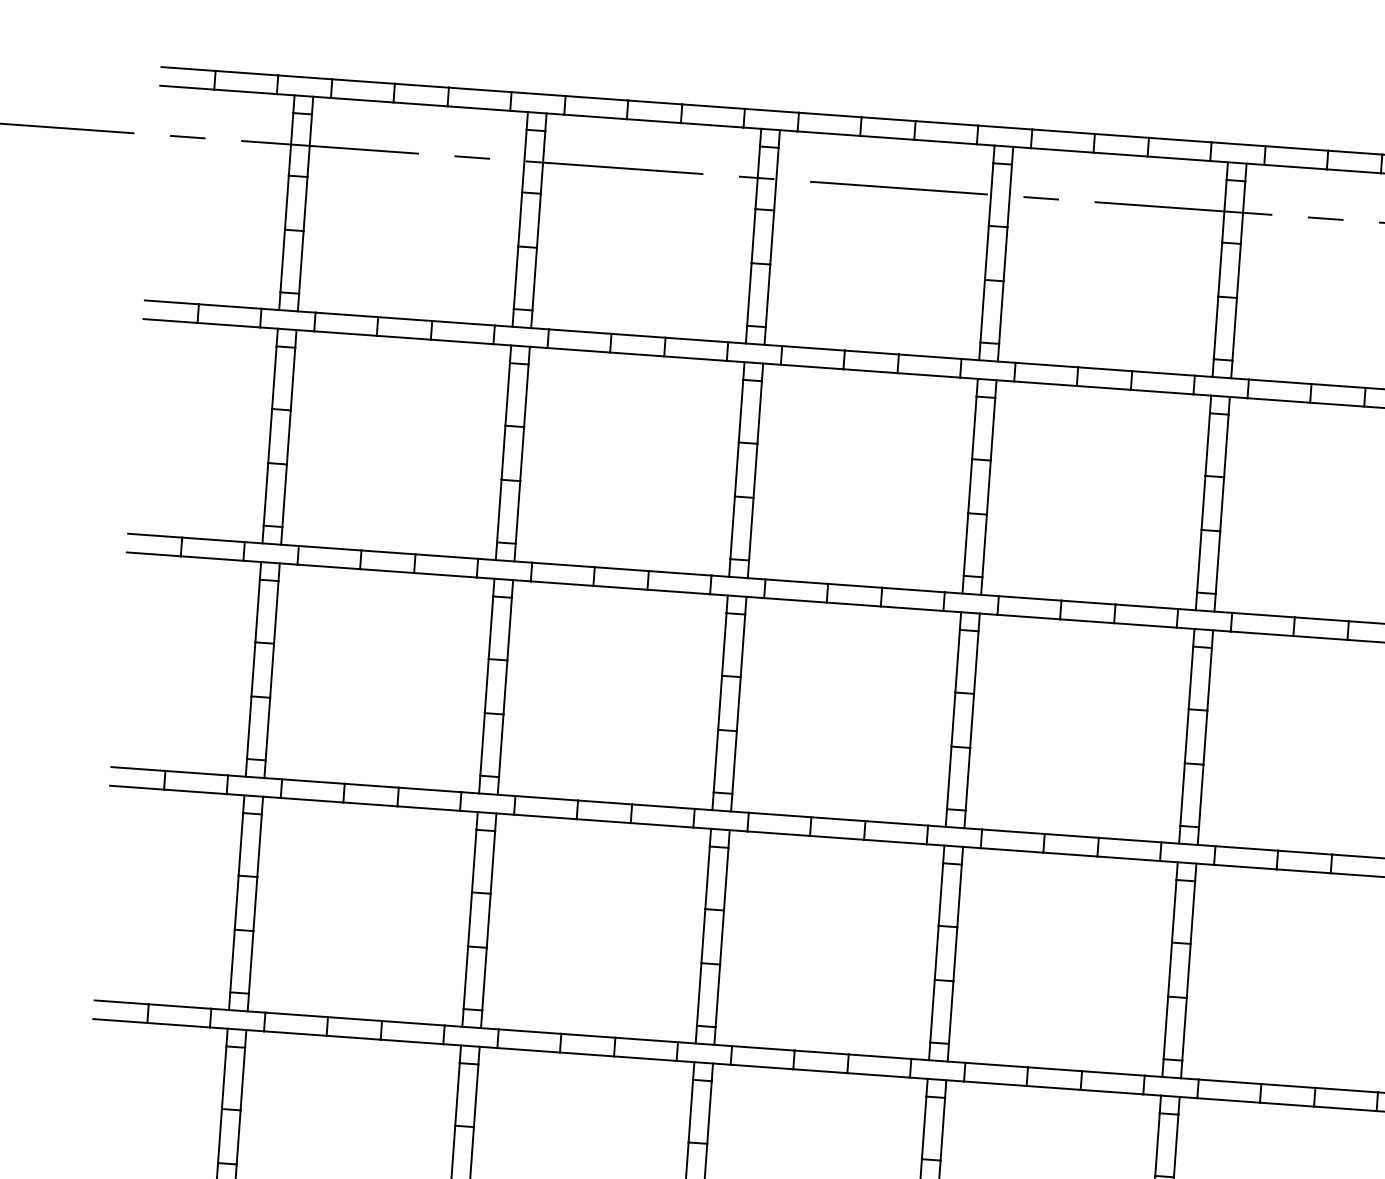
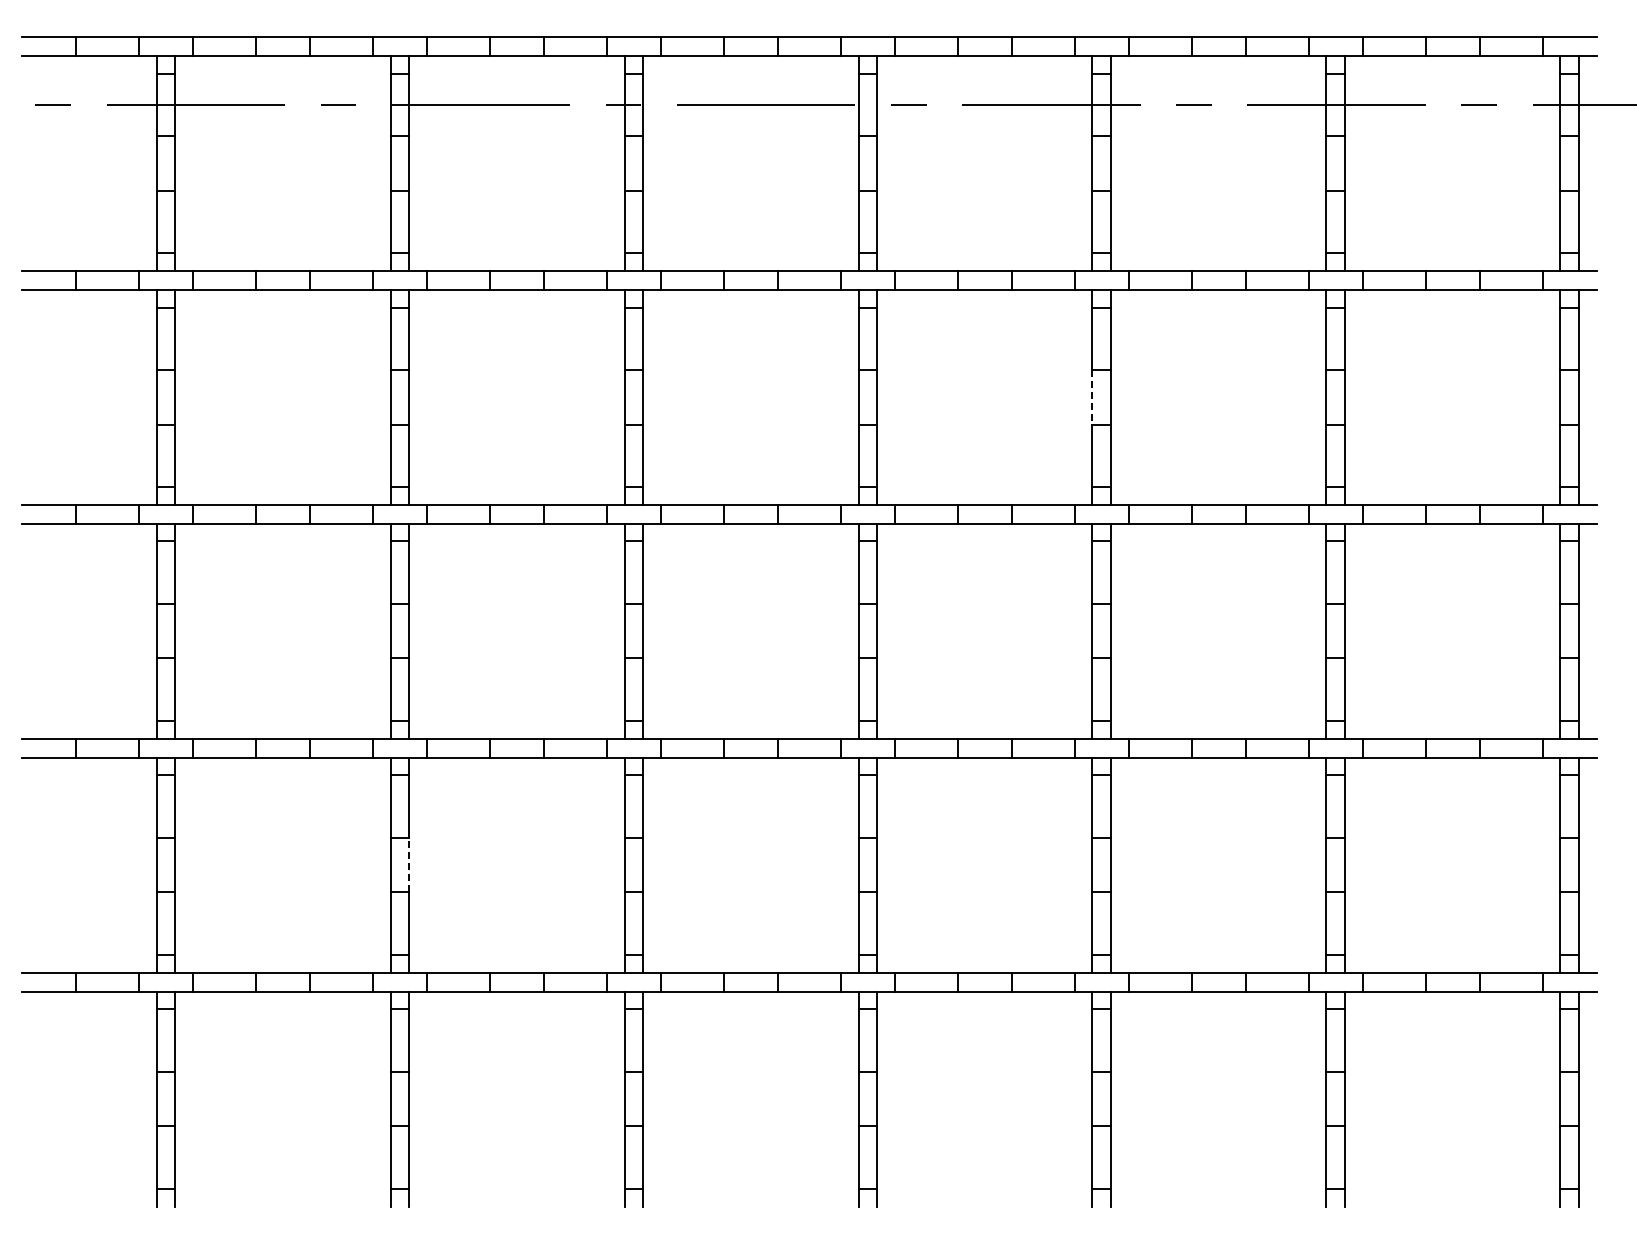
line: (1203, 503) -> (1092, 397), solid -> dashed
line: (488, 920) -> (409, 864), solid -> dashed

